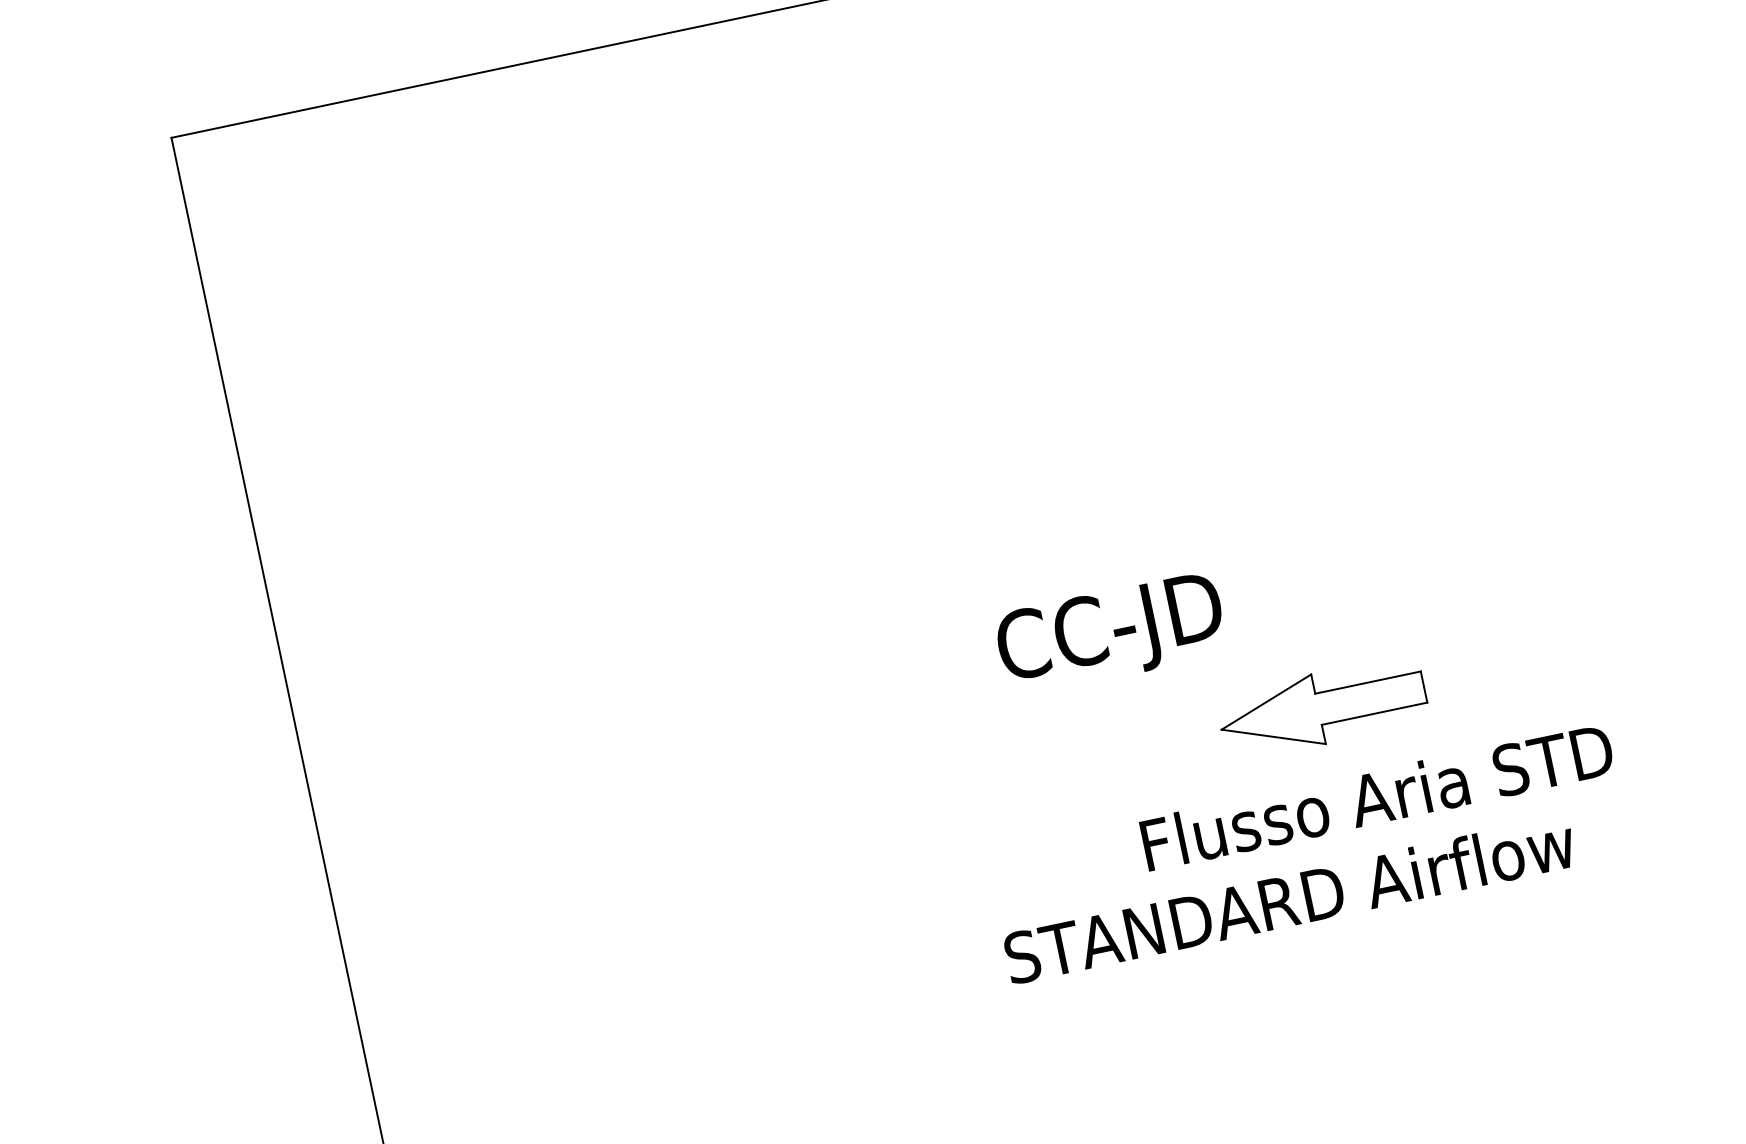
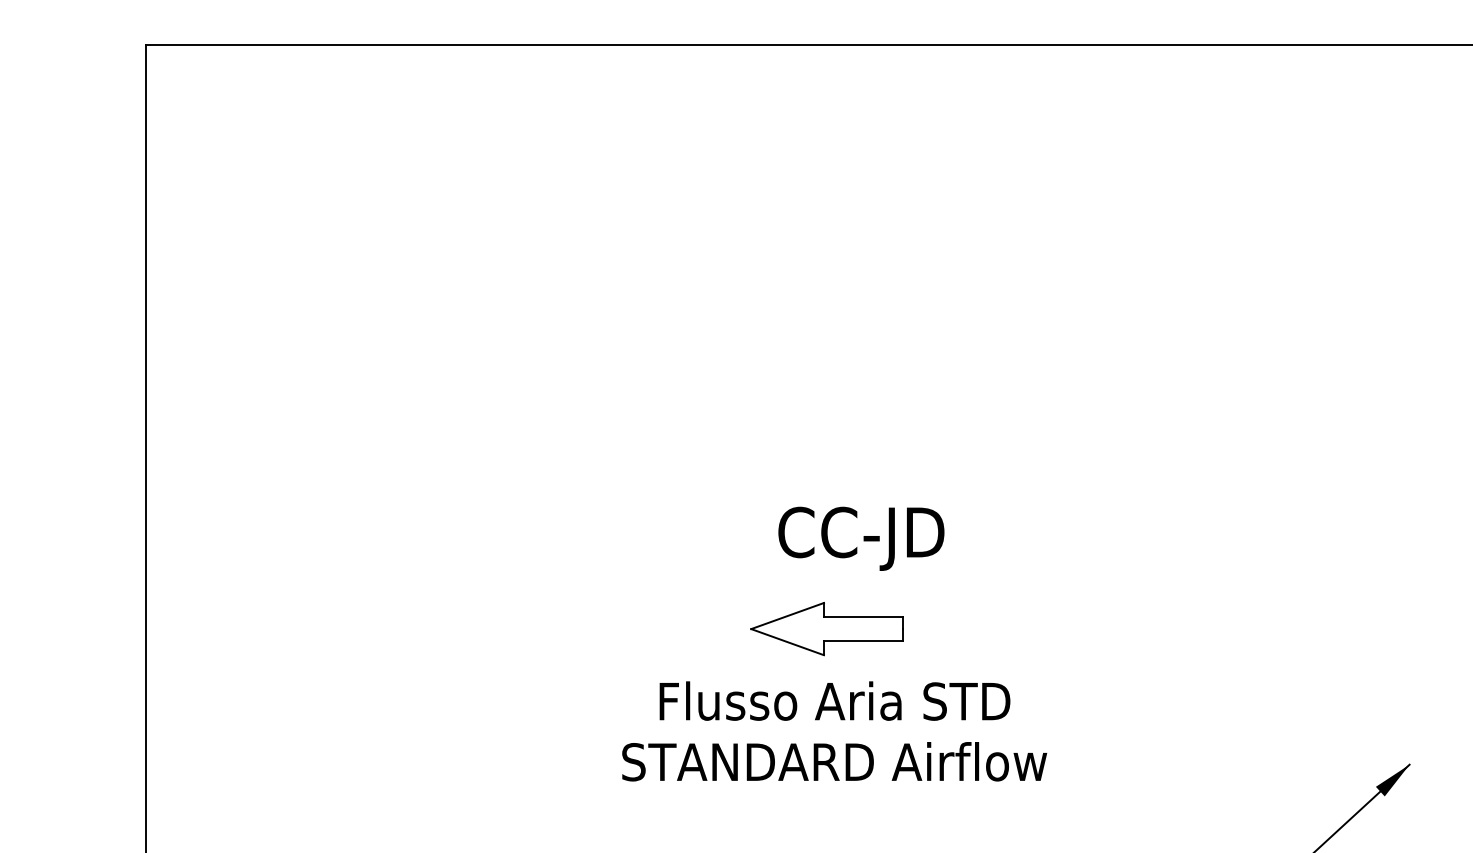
text: (1111, 633) -> (861, 538), moved
part: (1322, 709) -> (826, 629), moved
text: (1376, 796) -> (834, 700), moved

